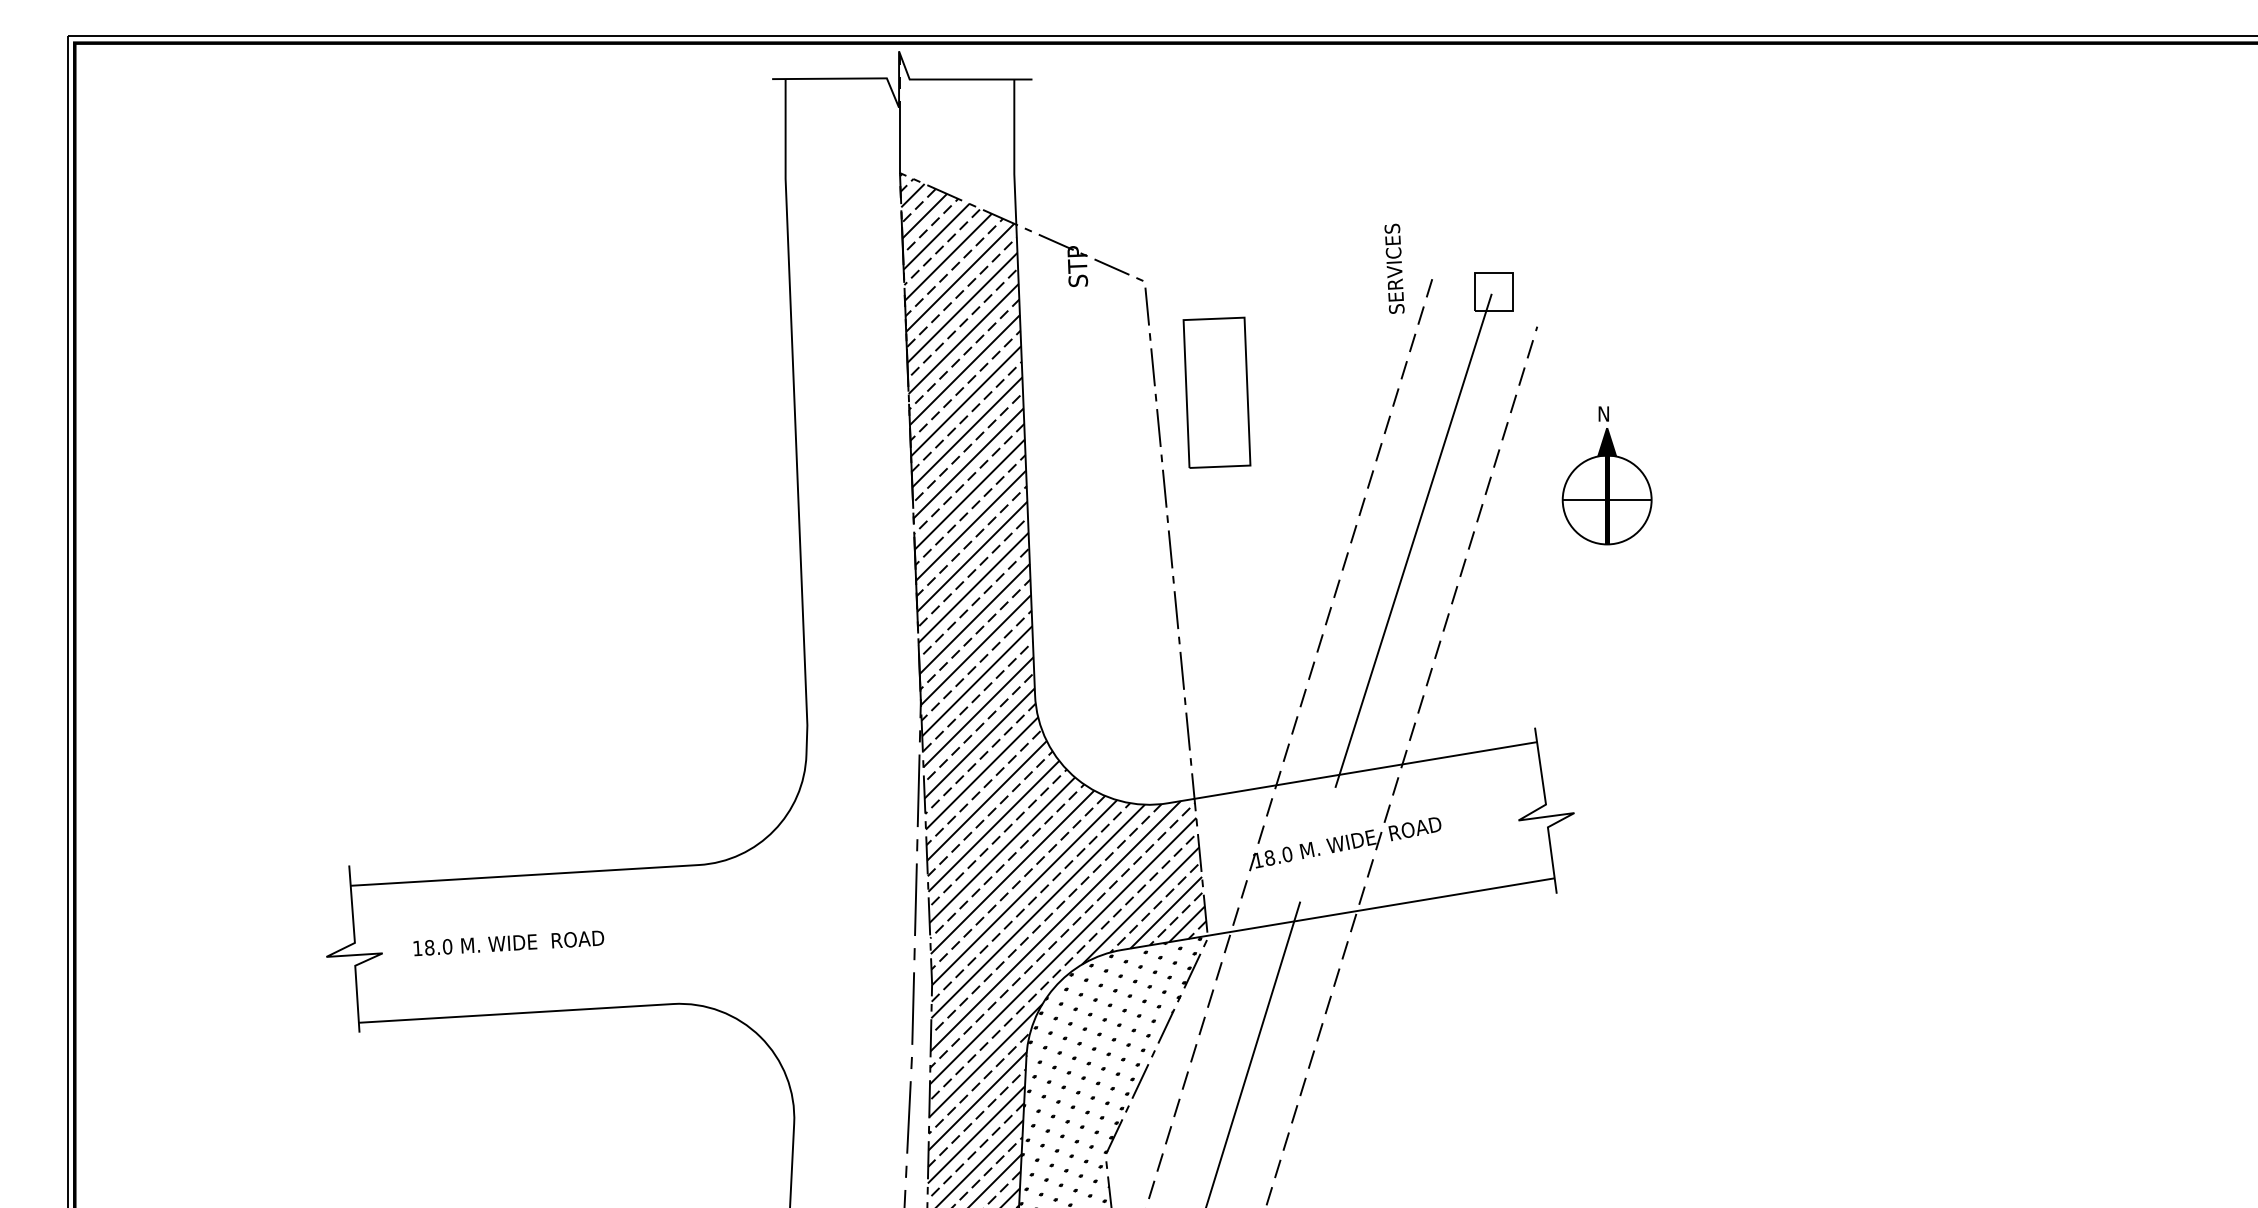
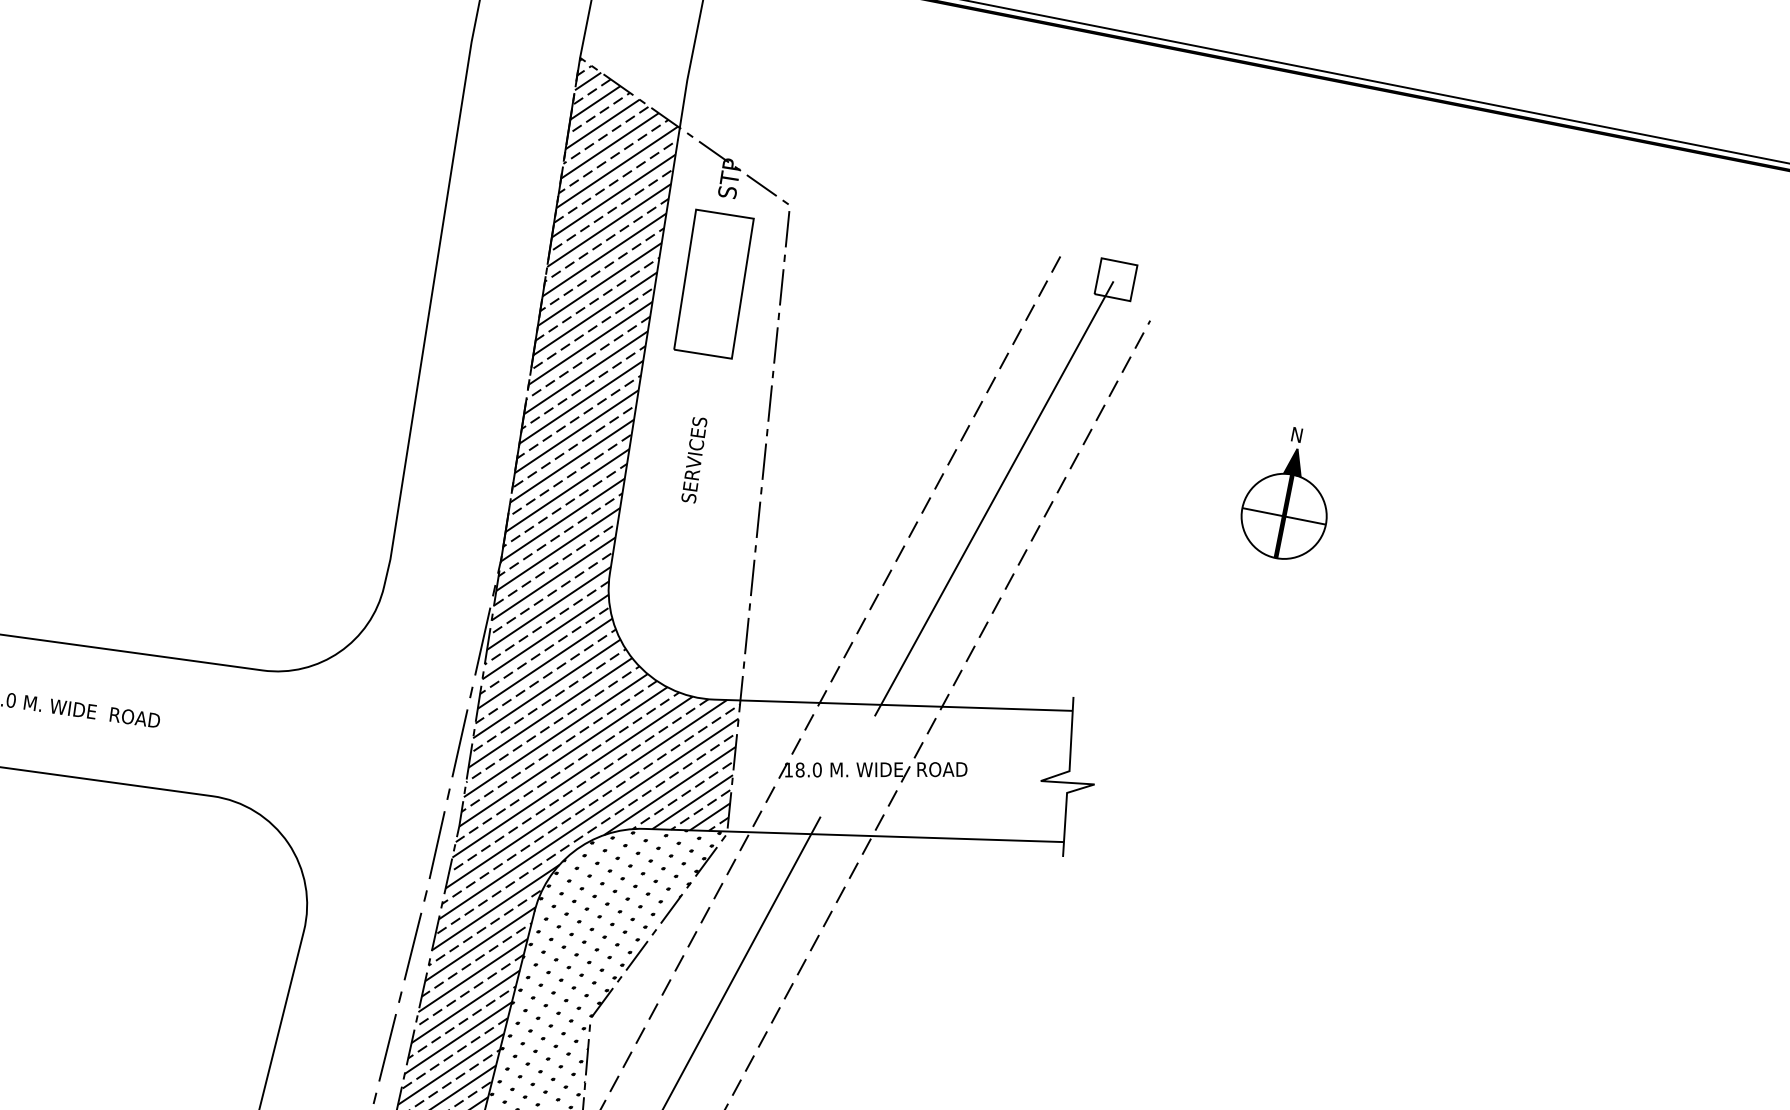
text: (1394, 268) -> (694, 459), moved
part: (1216, 392) -> (713, 283), moved
part: (1606, 475) -> (1288, 493), moved

